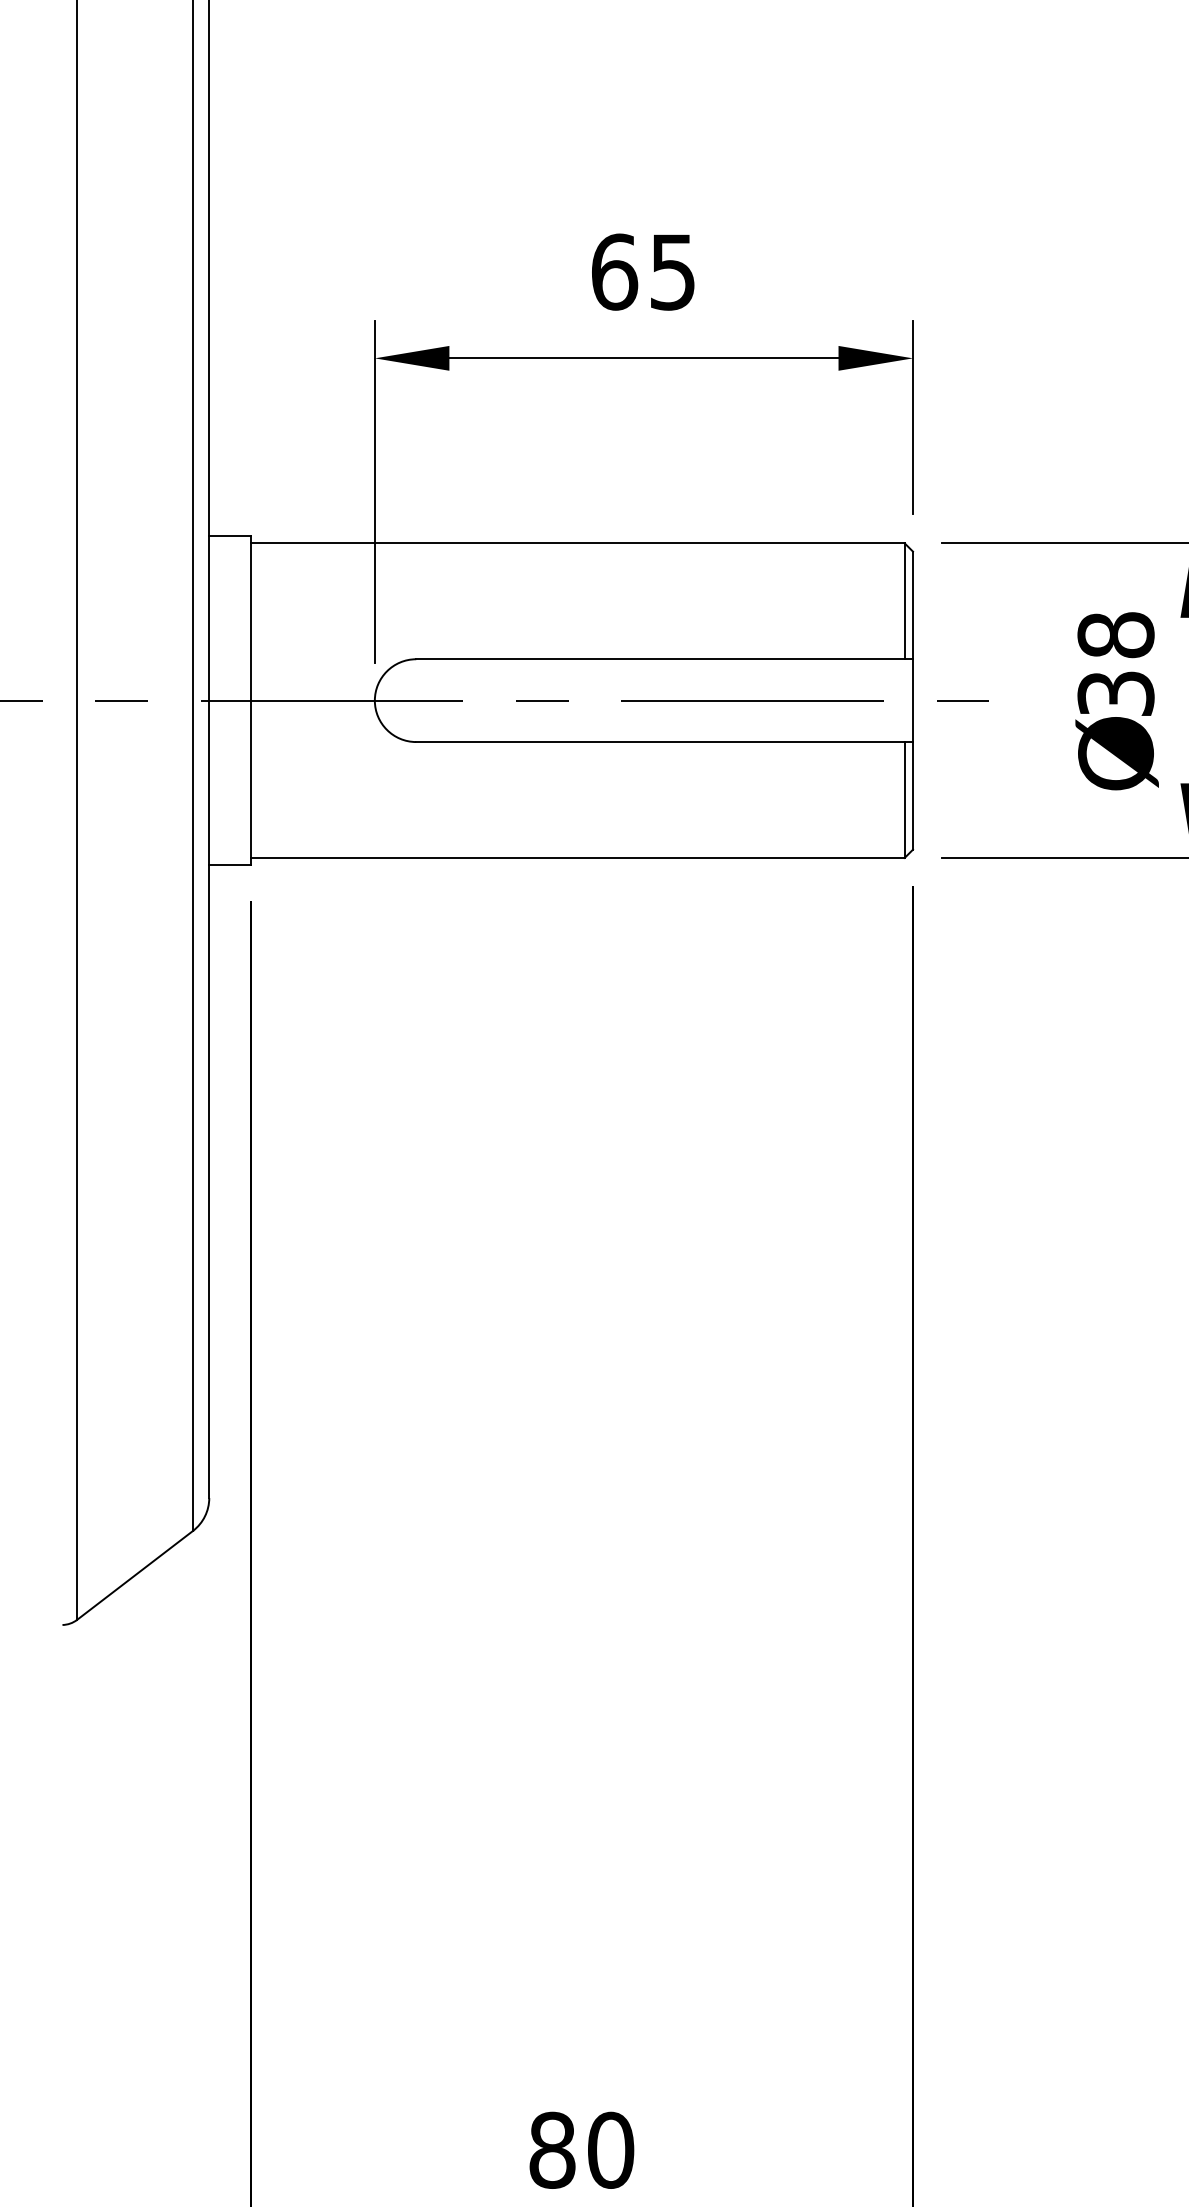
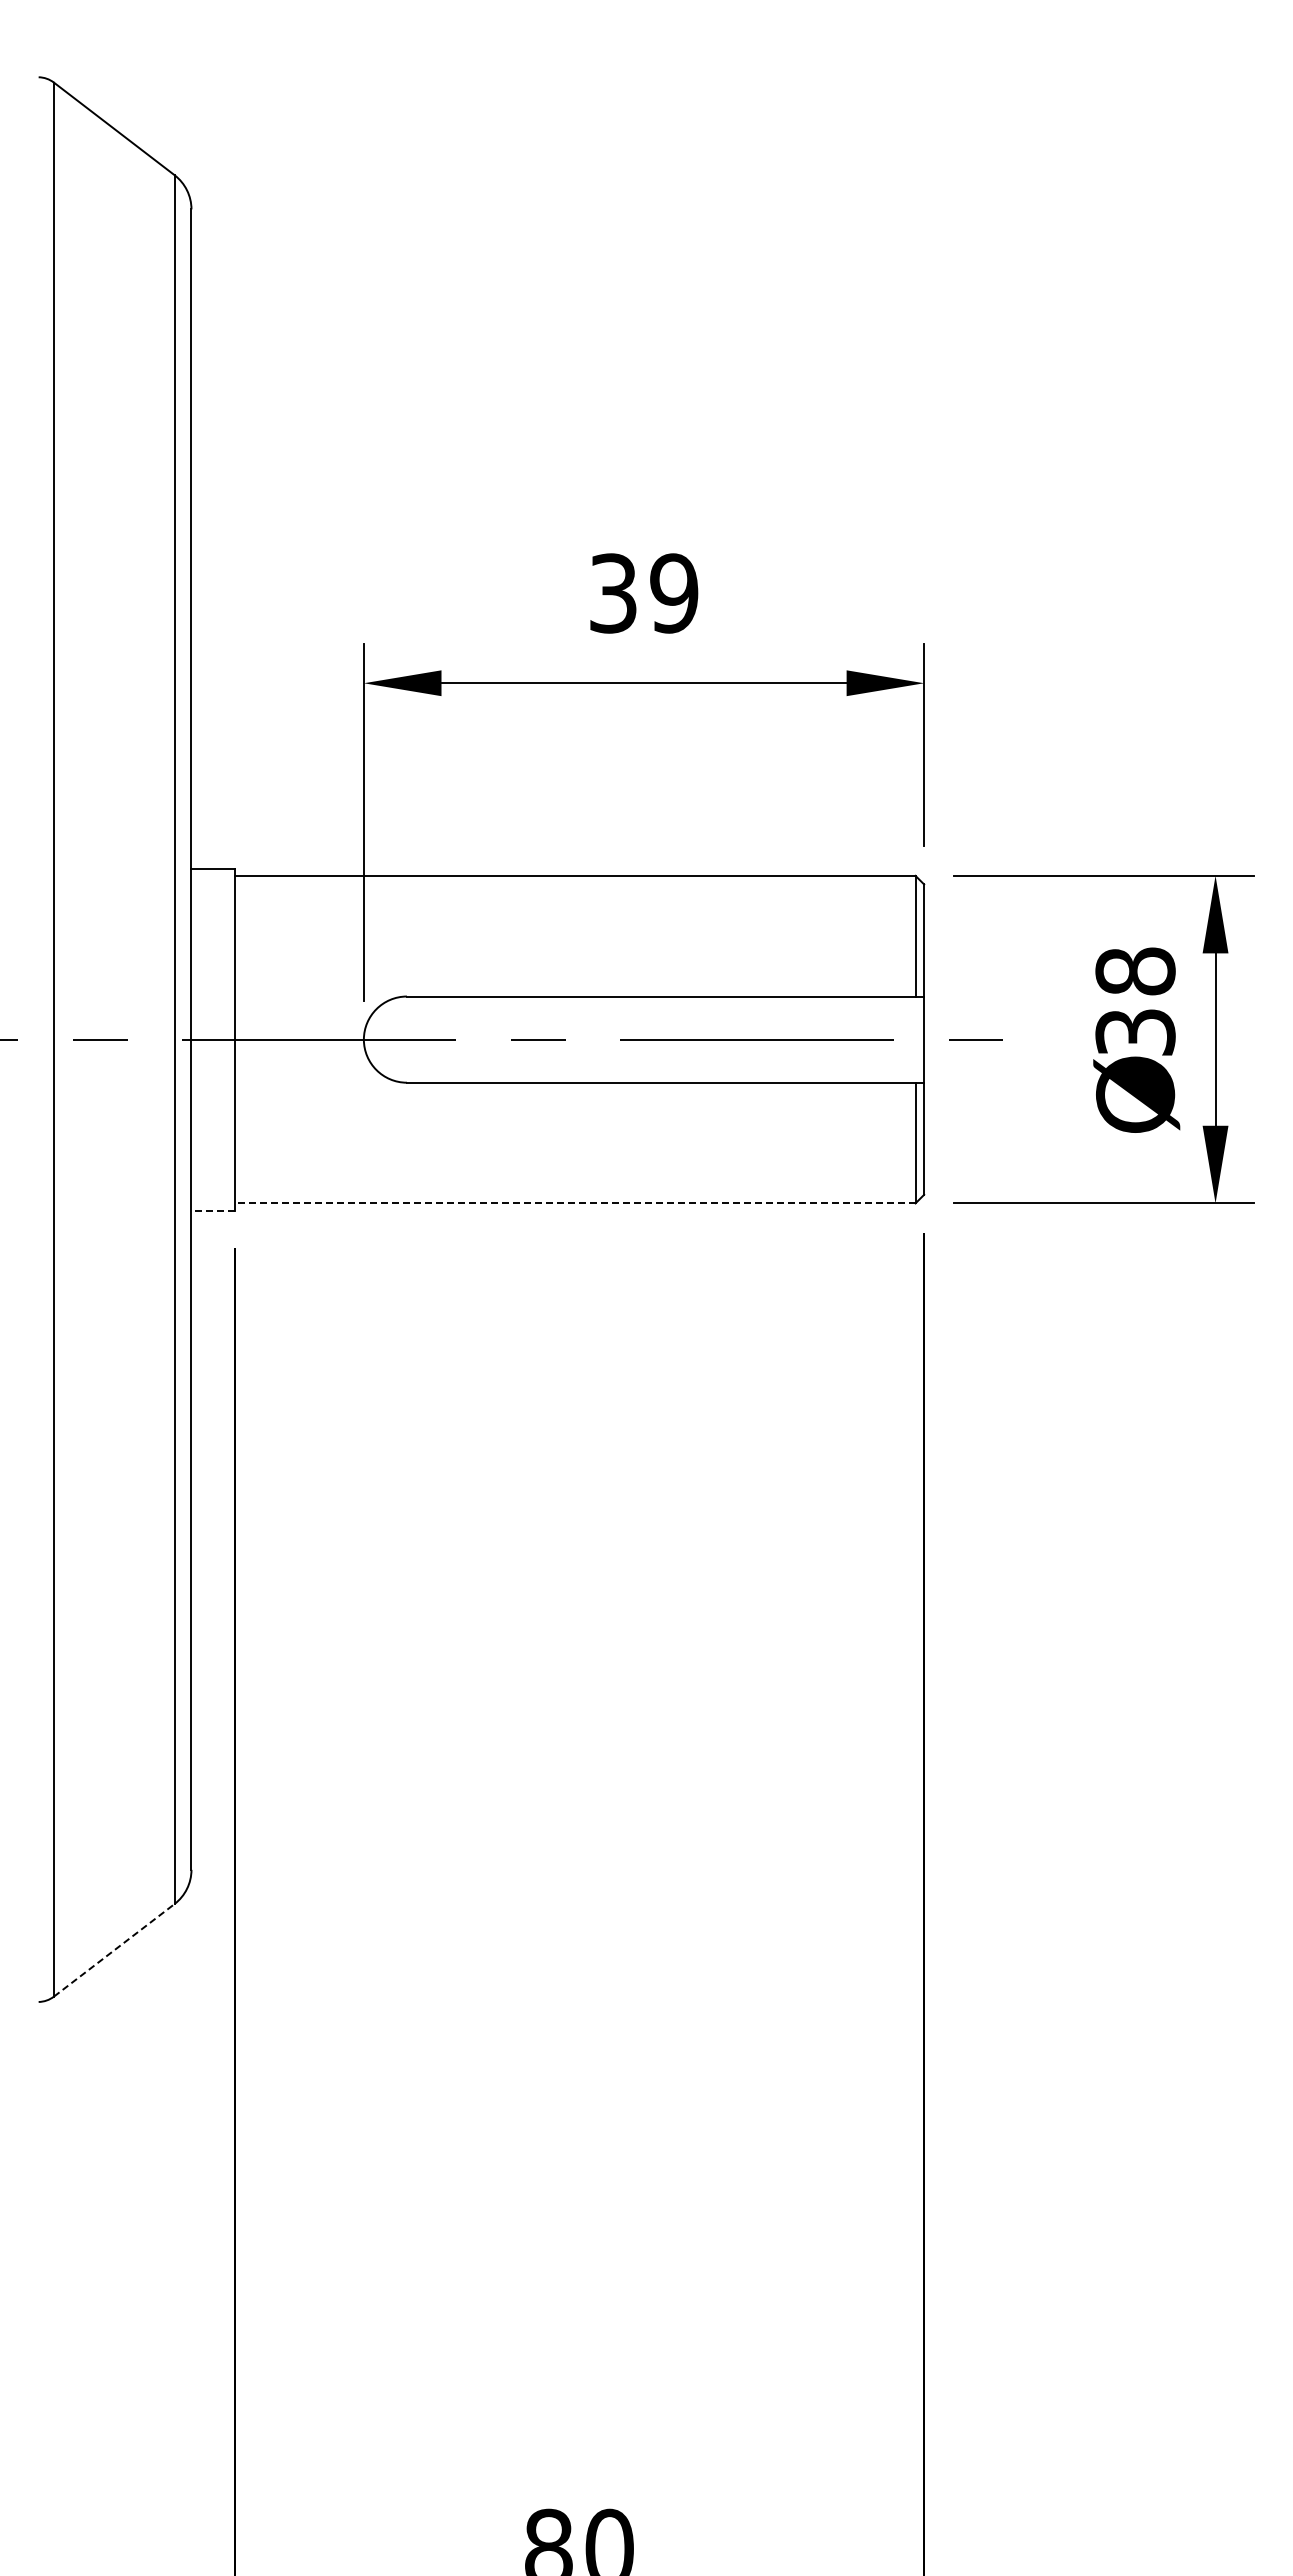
text: (643, 272) -> (643, 593), 65 -> 39
line: (577, 858) -> (574, 1203), solid -> dashed
line: (230, 864) -> (213, 1210), solid -> dashed
line: (135, 1575) -> (114, 1950), solid -> dashed

